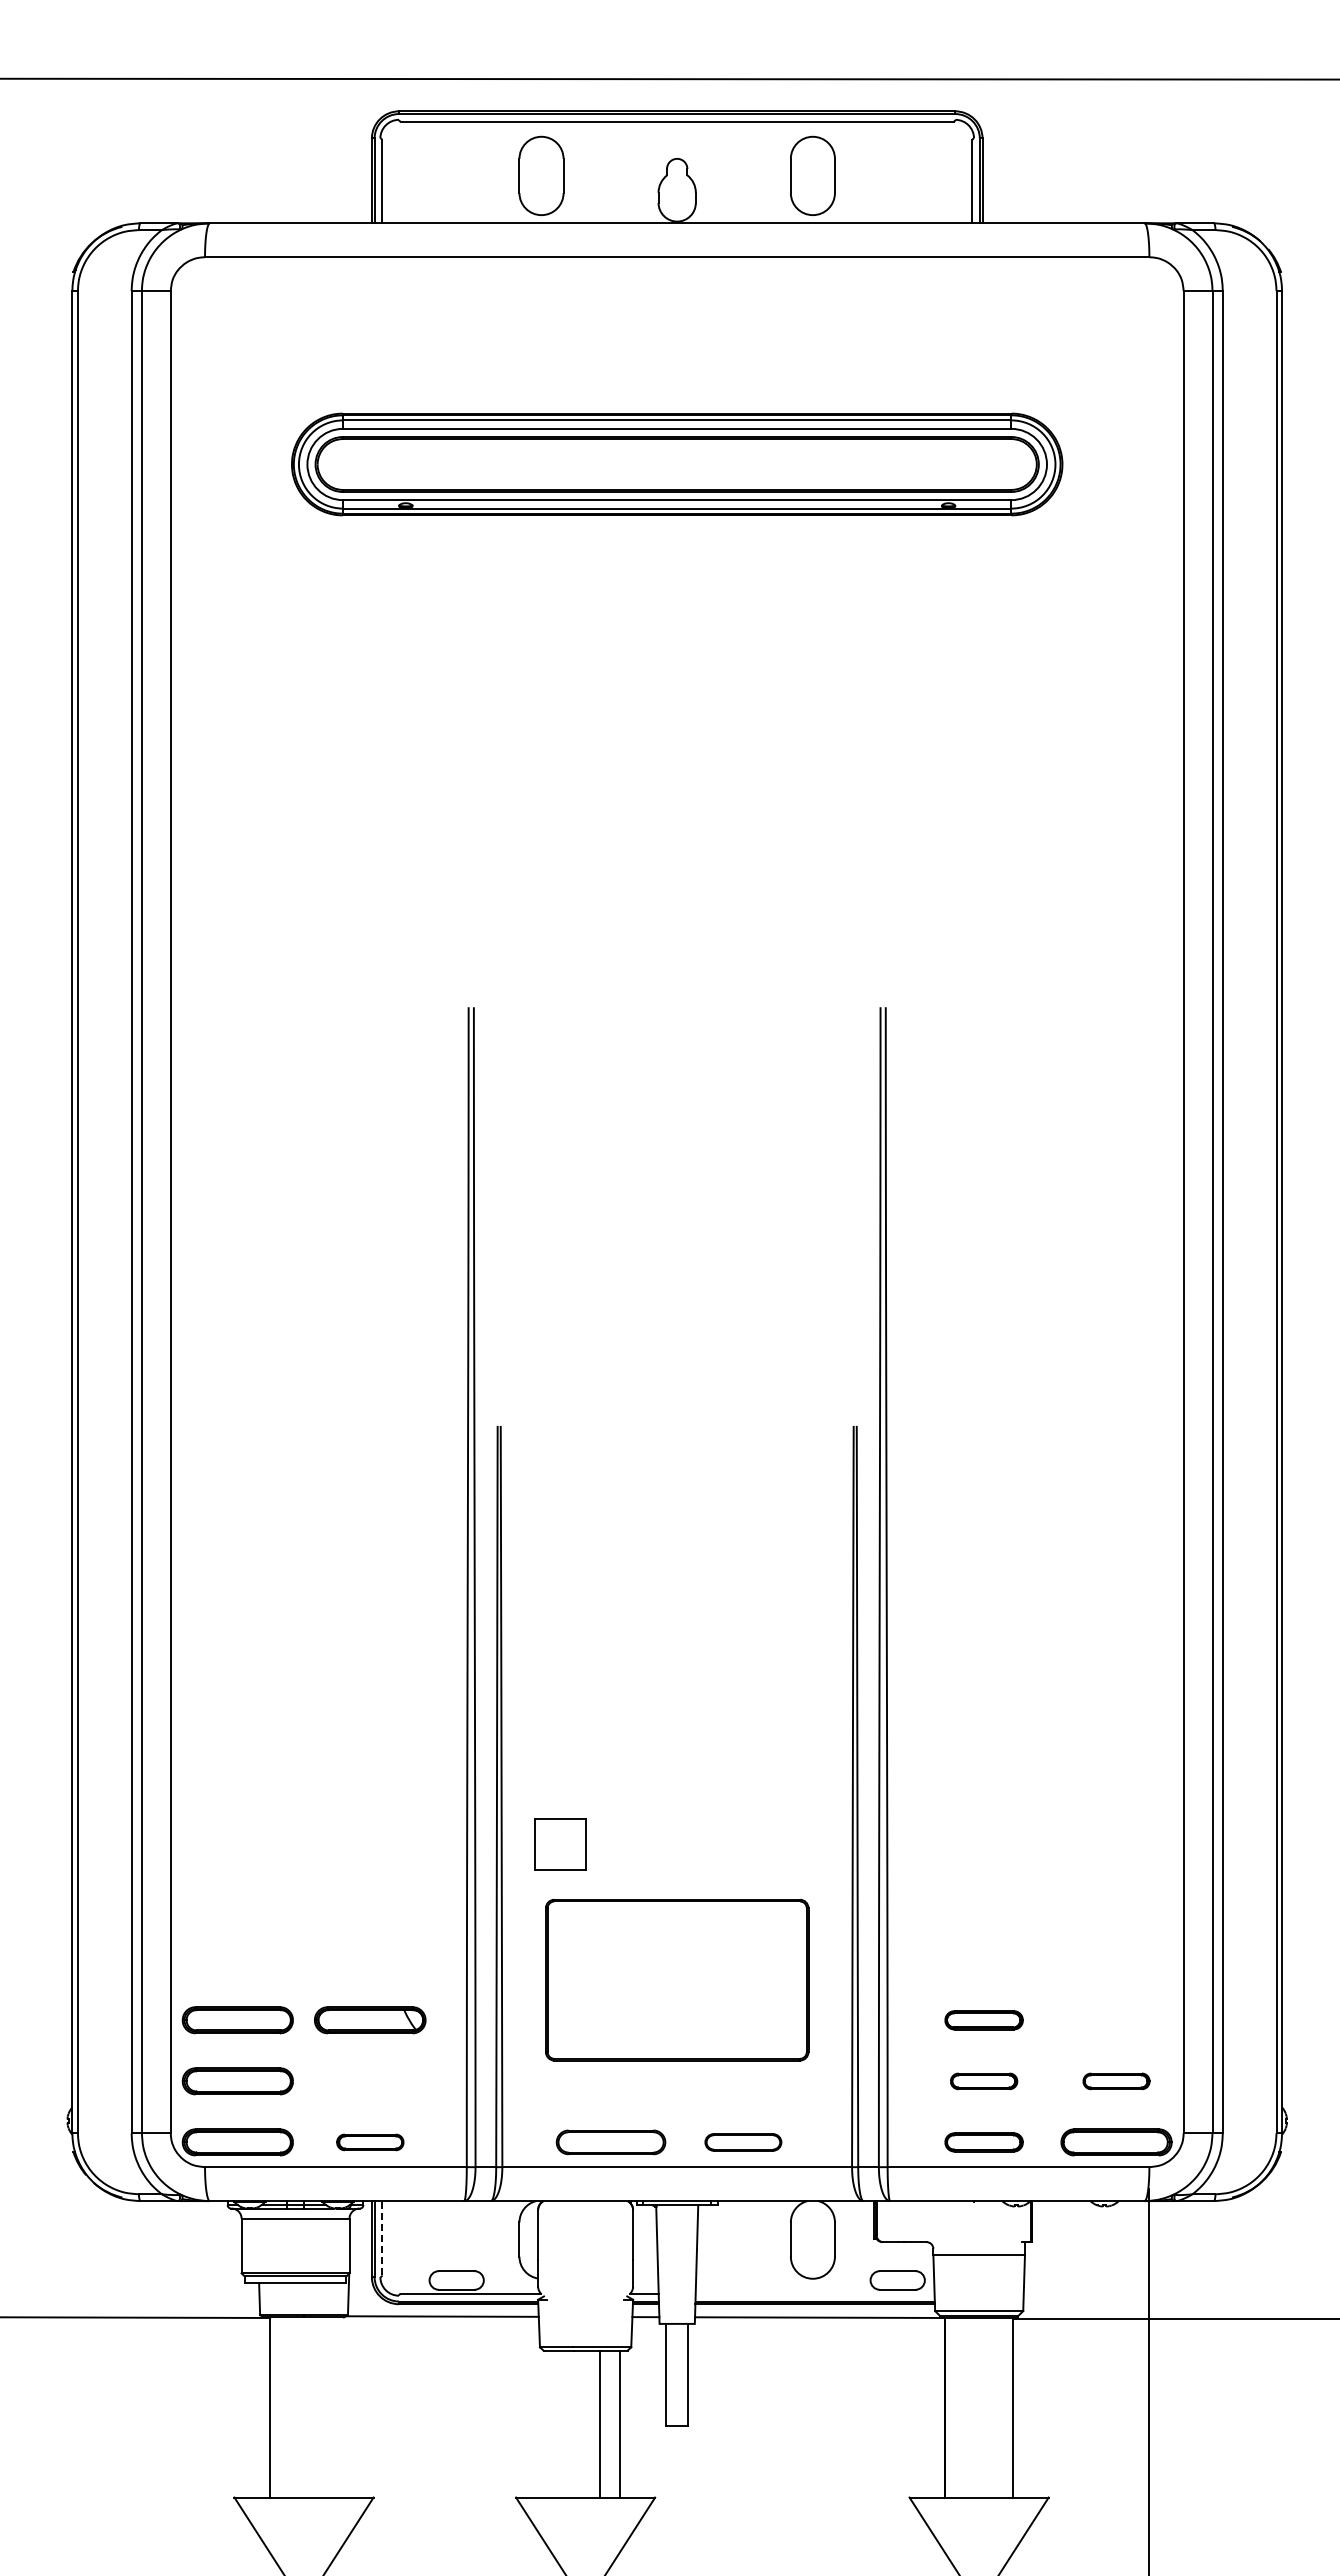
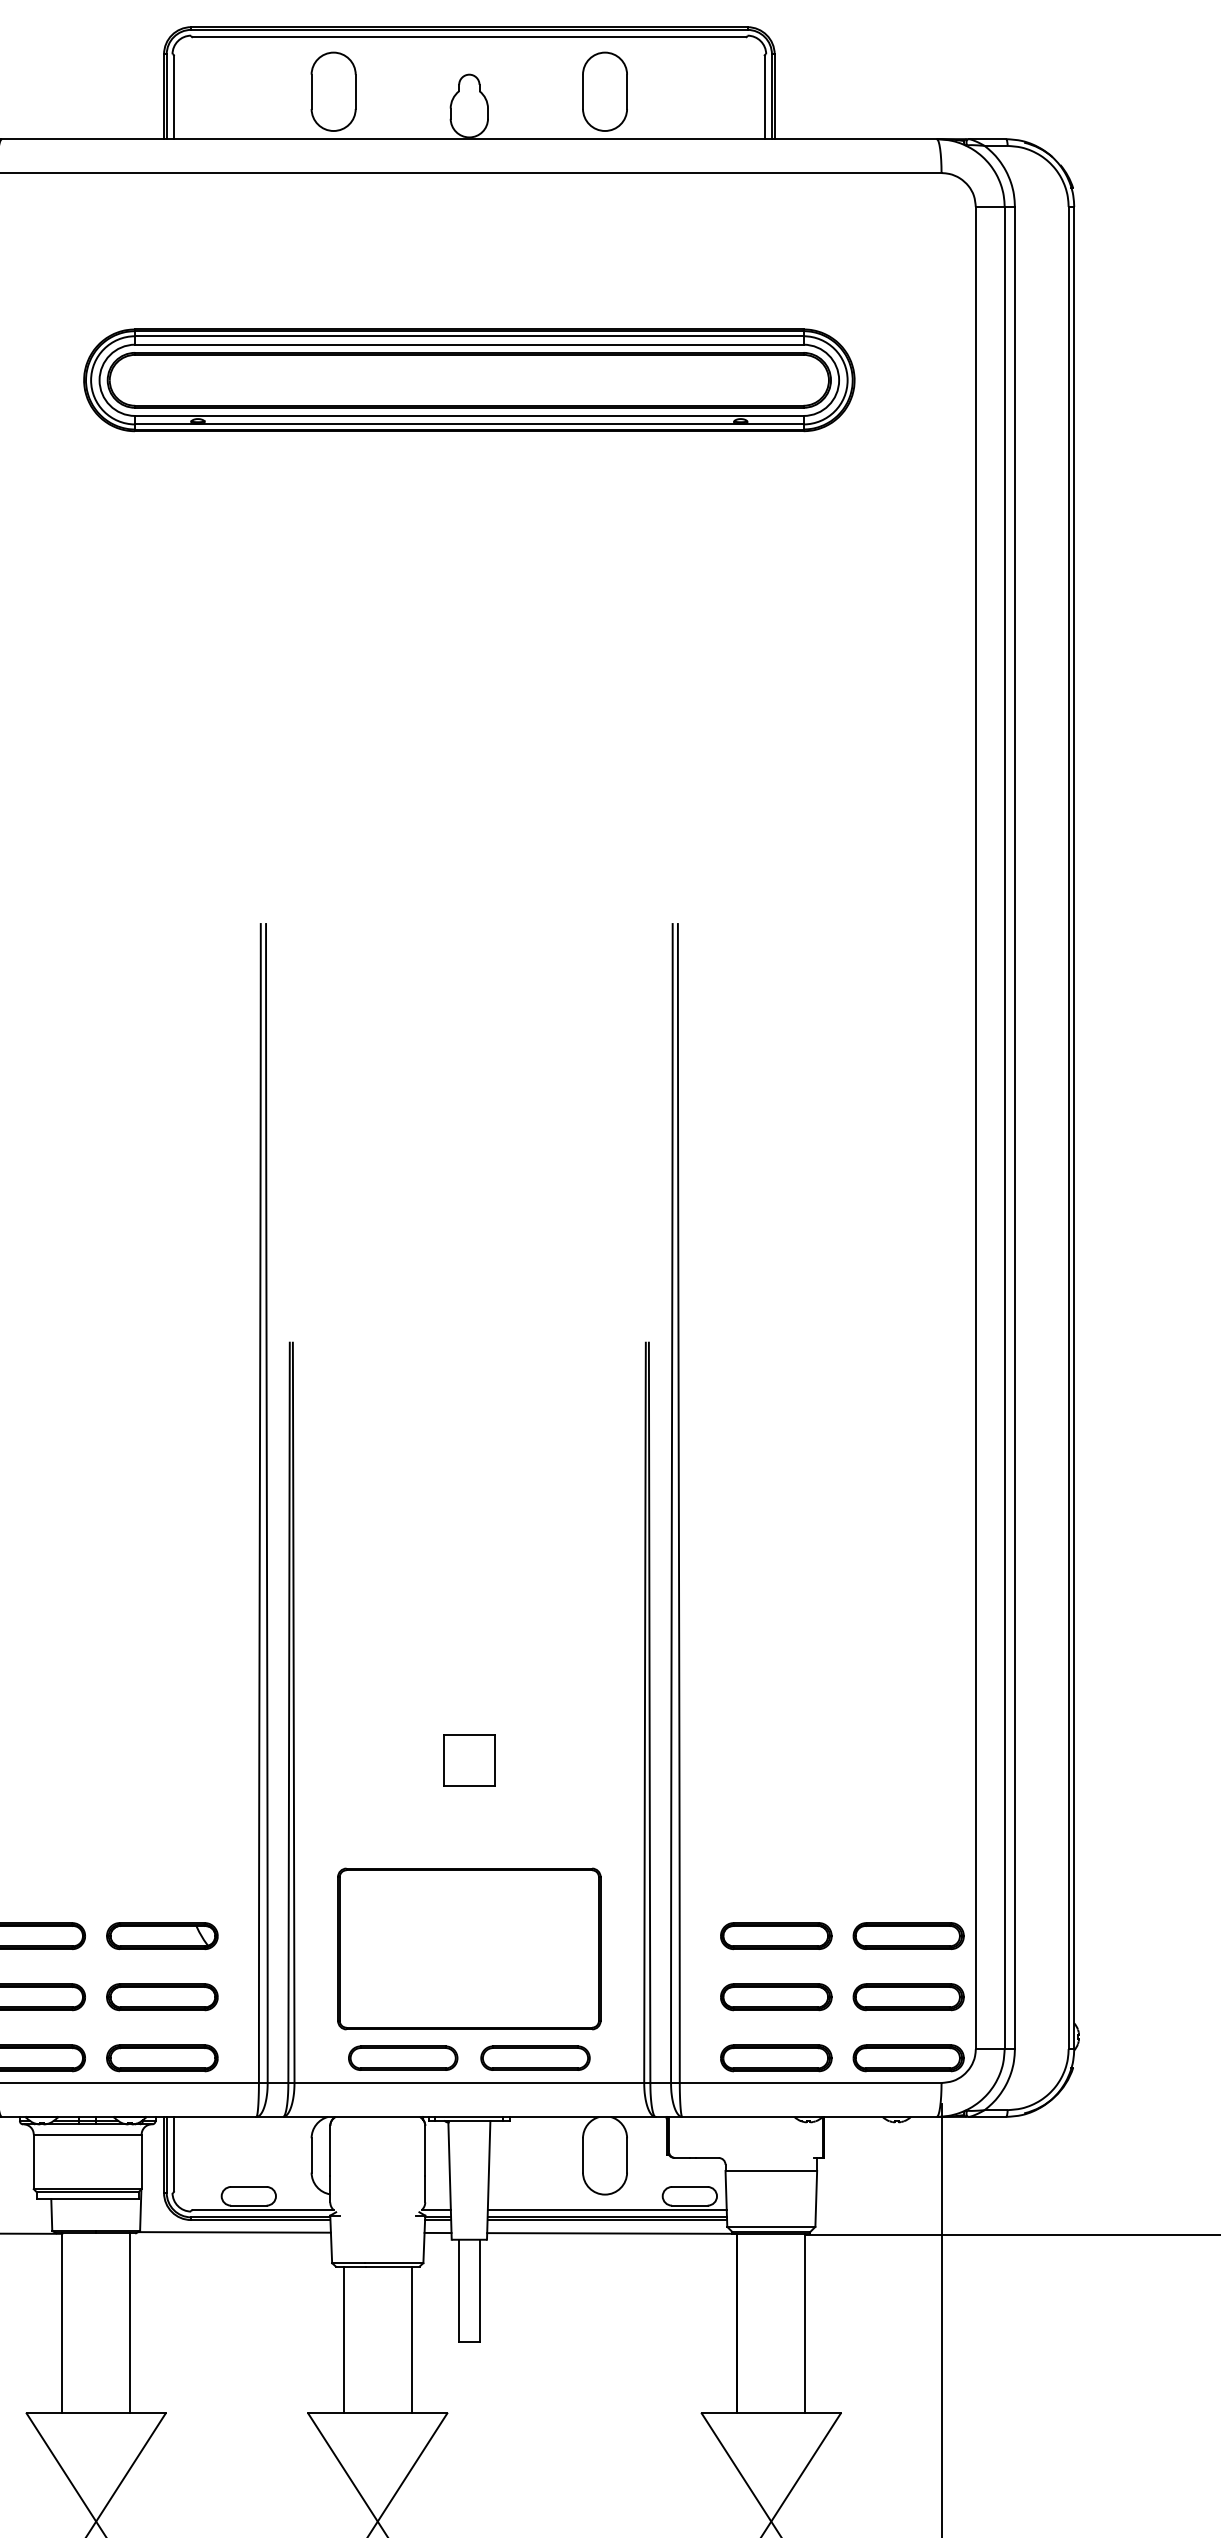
part: (560, 1844) -> (469, 1760), moved
part: (677, 1979) -> (469, 1948), moved
part: (983, 2020) -> (775, 1936), size x1.43
part: (1116, 2020) -> (908, 1936), added
part: (370, 2081) -> (162, 1997), added
part: (983, 2081) -> (775, 1997), size x1.67
part: (1116, 2081) -> (908, 1997), size x1.67
part: (370, 2142) -> (162, 2058), size x1.67
part: (743, 2142) -> (535, 2058), size x1.43
part: (983, 2142) -> (775, 2058), size x1.43
line: (382, 2237) -> (174, 2153), dashed -> solid
line: (814, 2294) -> (606, 2210), added
line: (337, 2407) -> (129, 2323), added
line: (599, 2423) -> (343, 2339), moved

